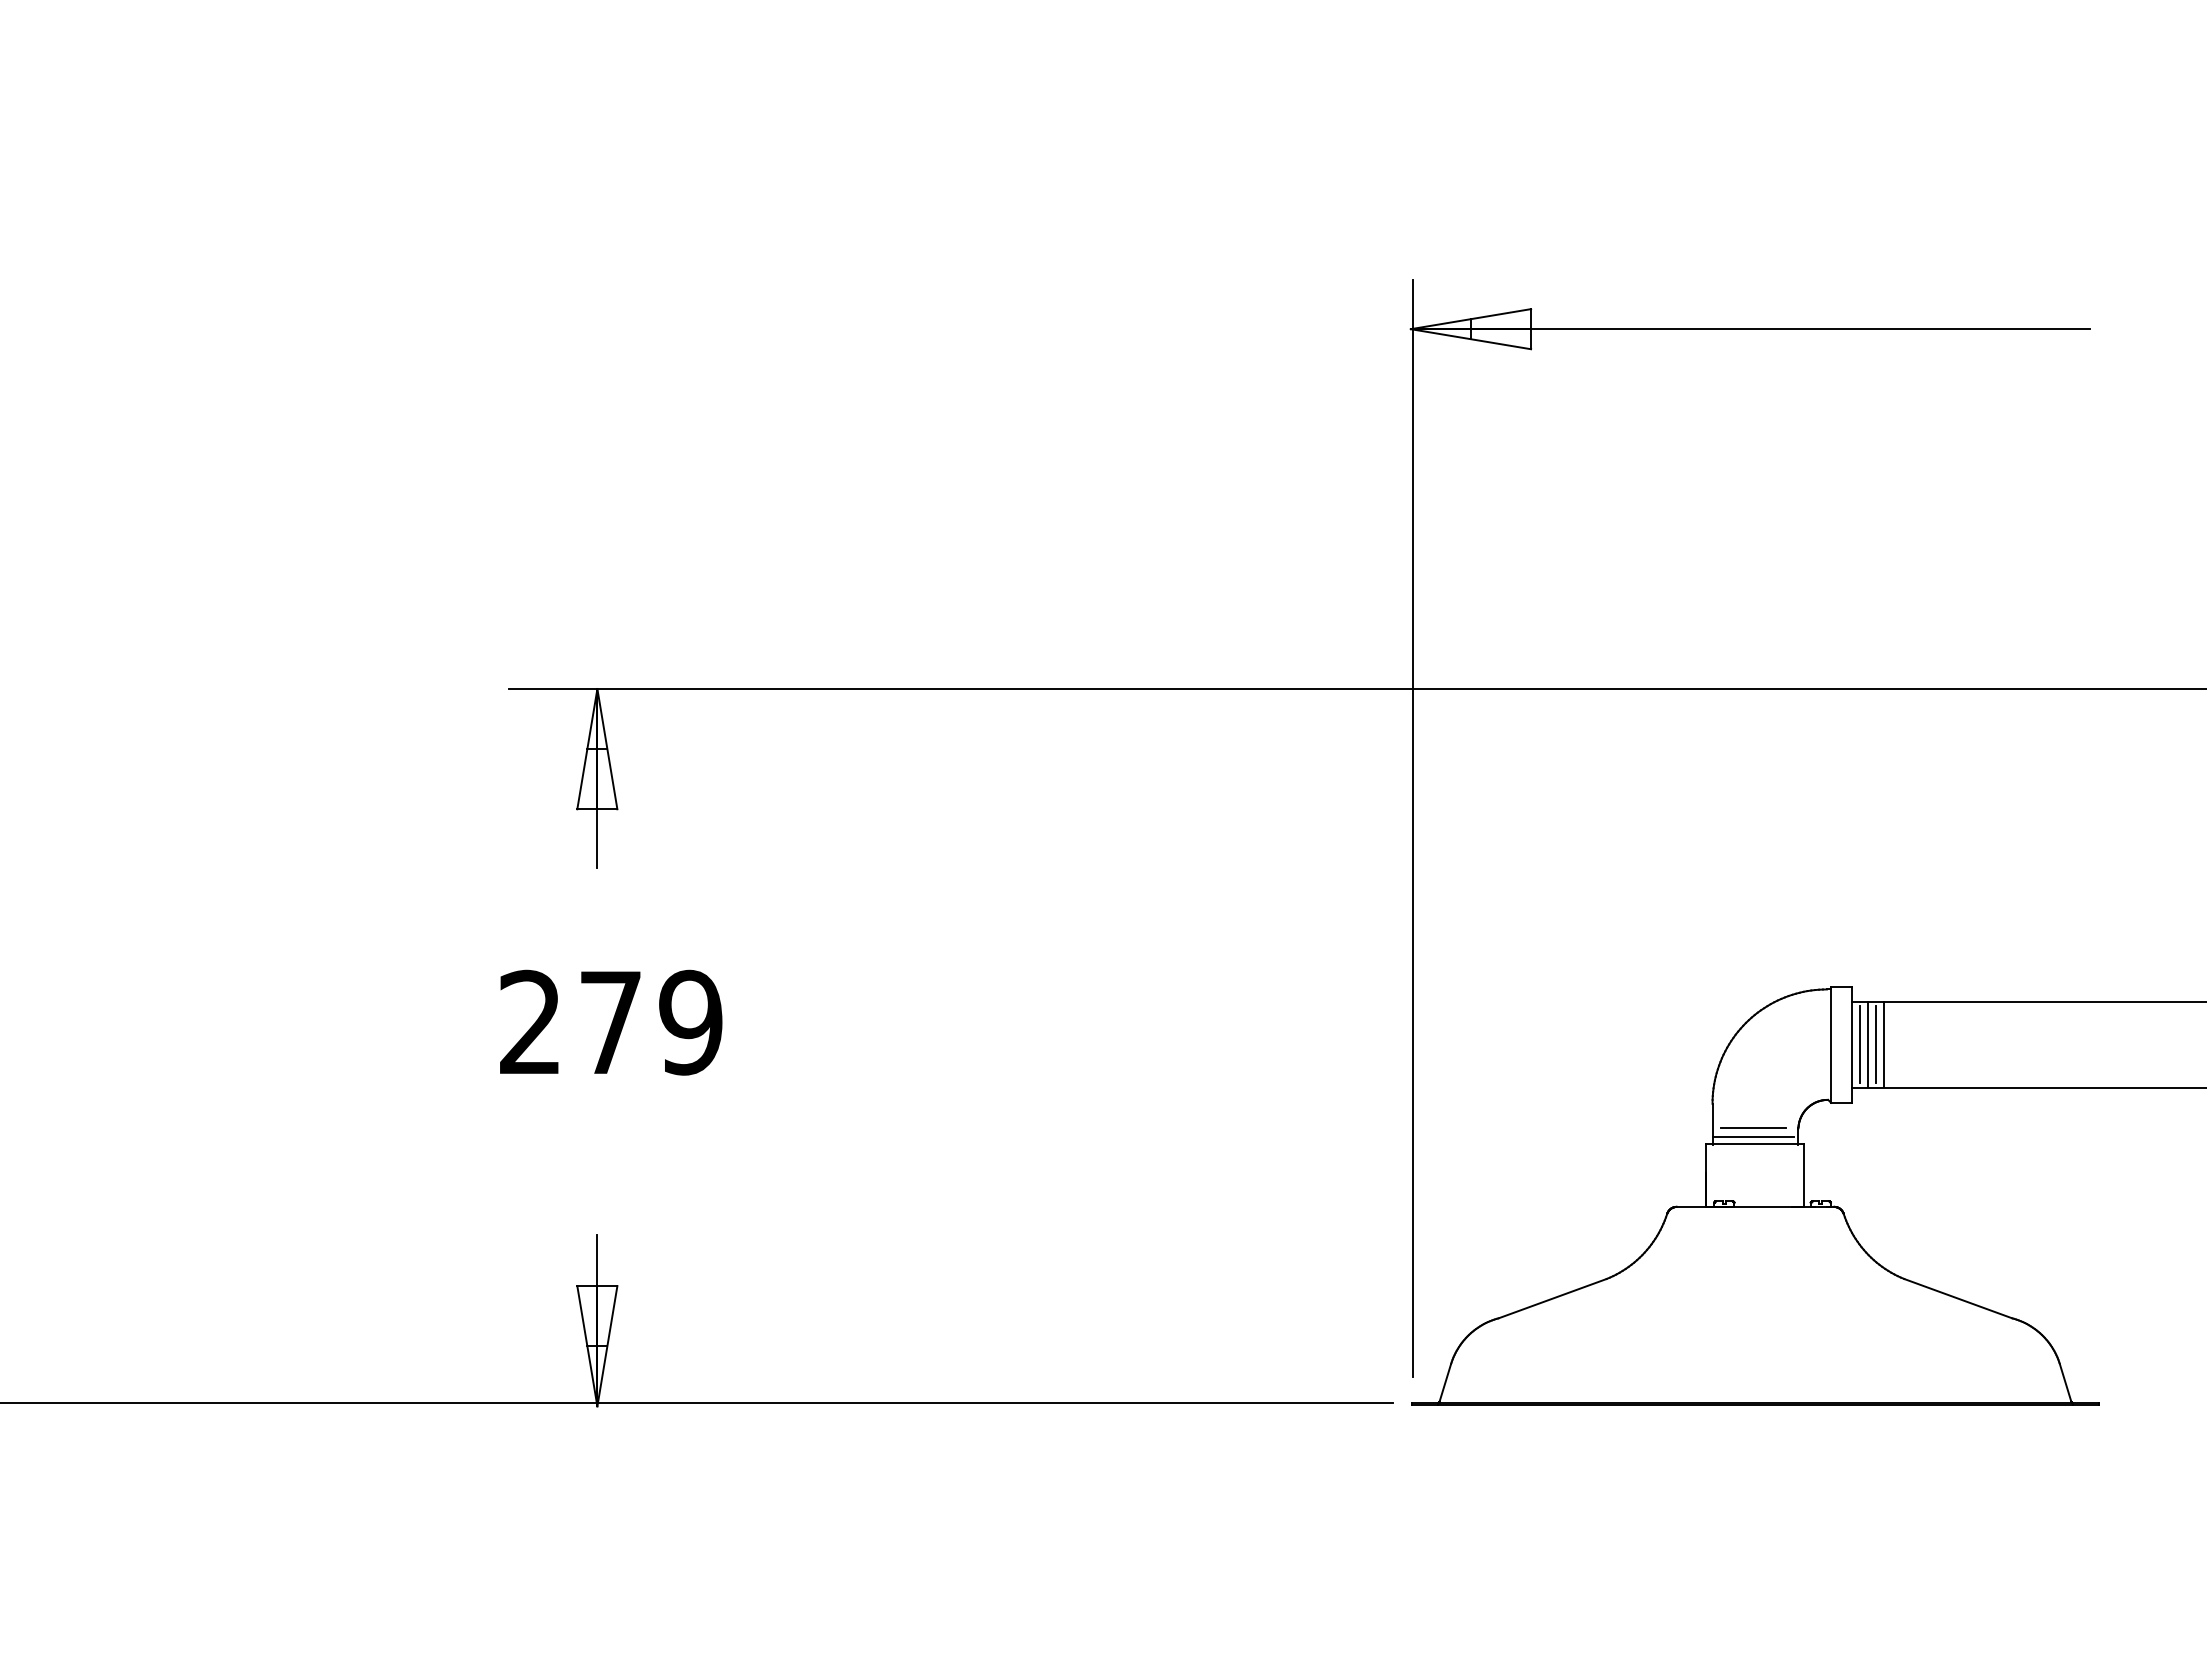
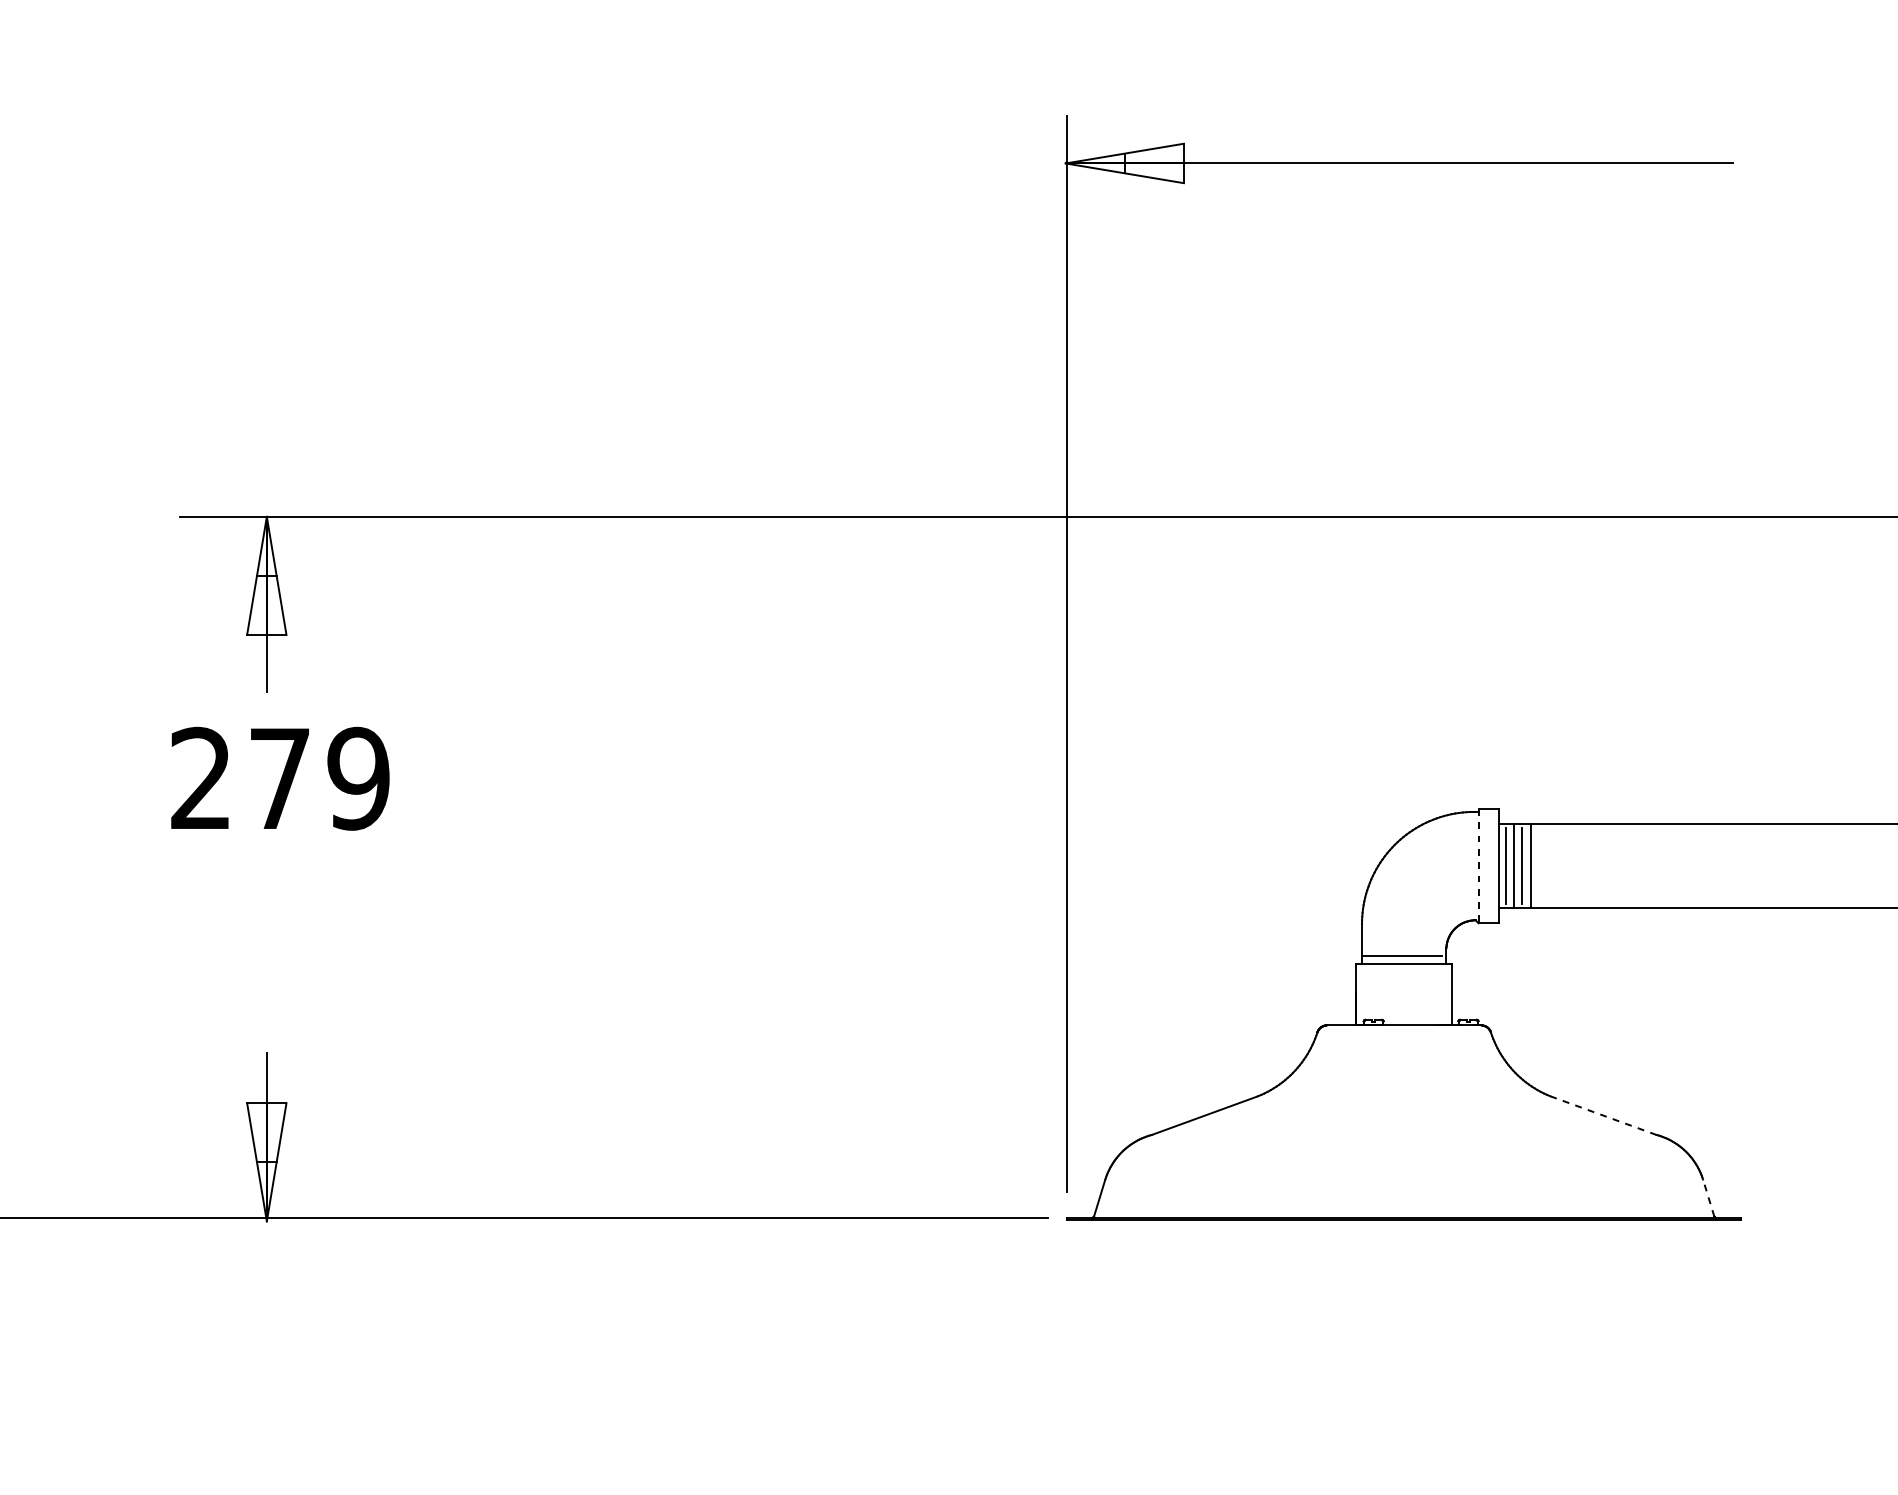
text: (611, 1022) -> (280, 778), moved
line: (1831, 1045) -> (1478, 866), solid -> dashed
line: (1753, 1128) -> (1402, 948), removed
line: (1958, 1298) -> (1603, 1115), solid -> dashed
line: (2065, 1382) -> (1708, 1197), solid -> dashed

